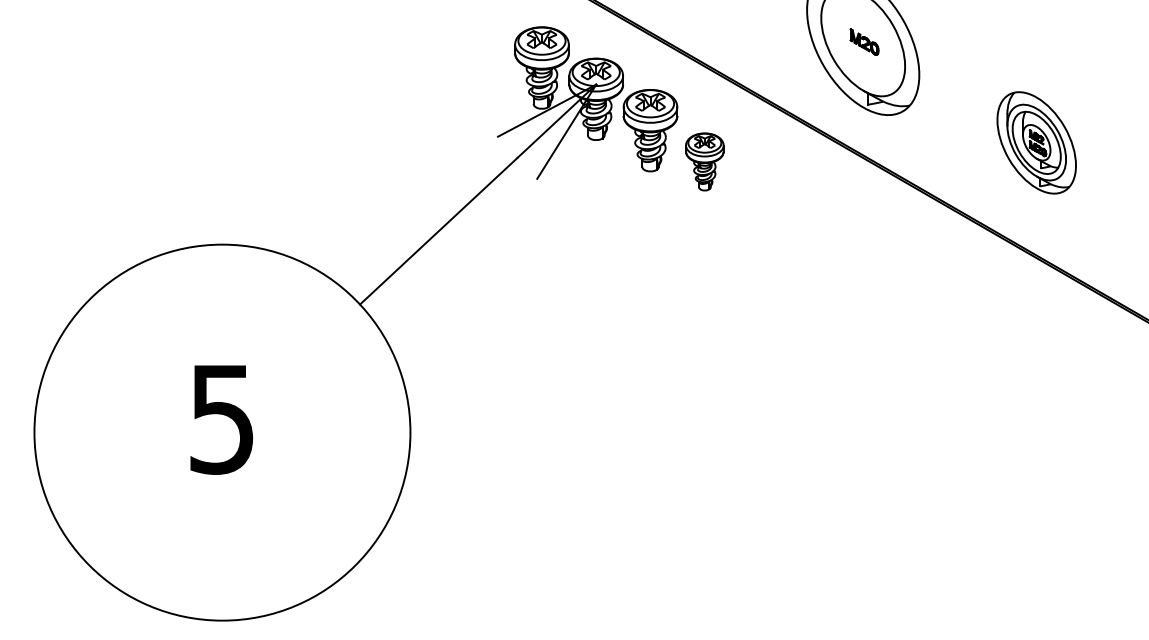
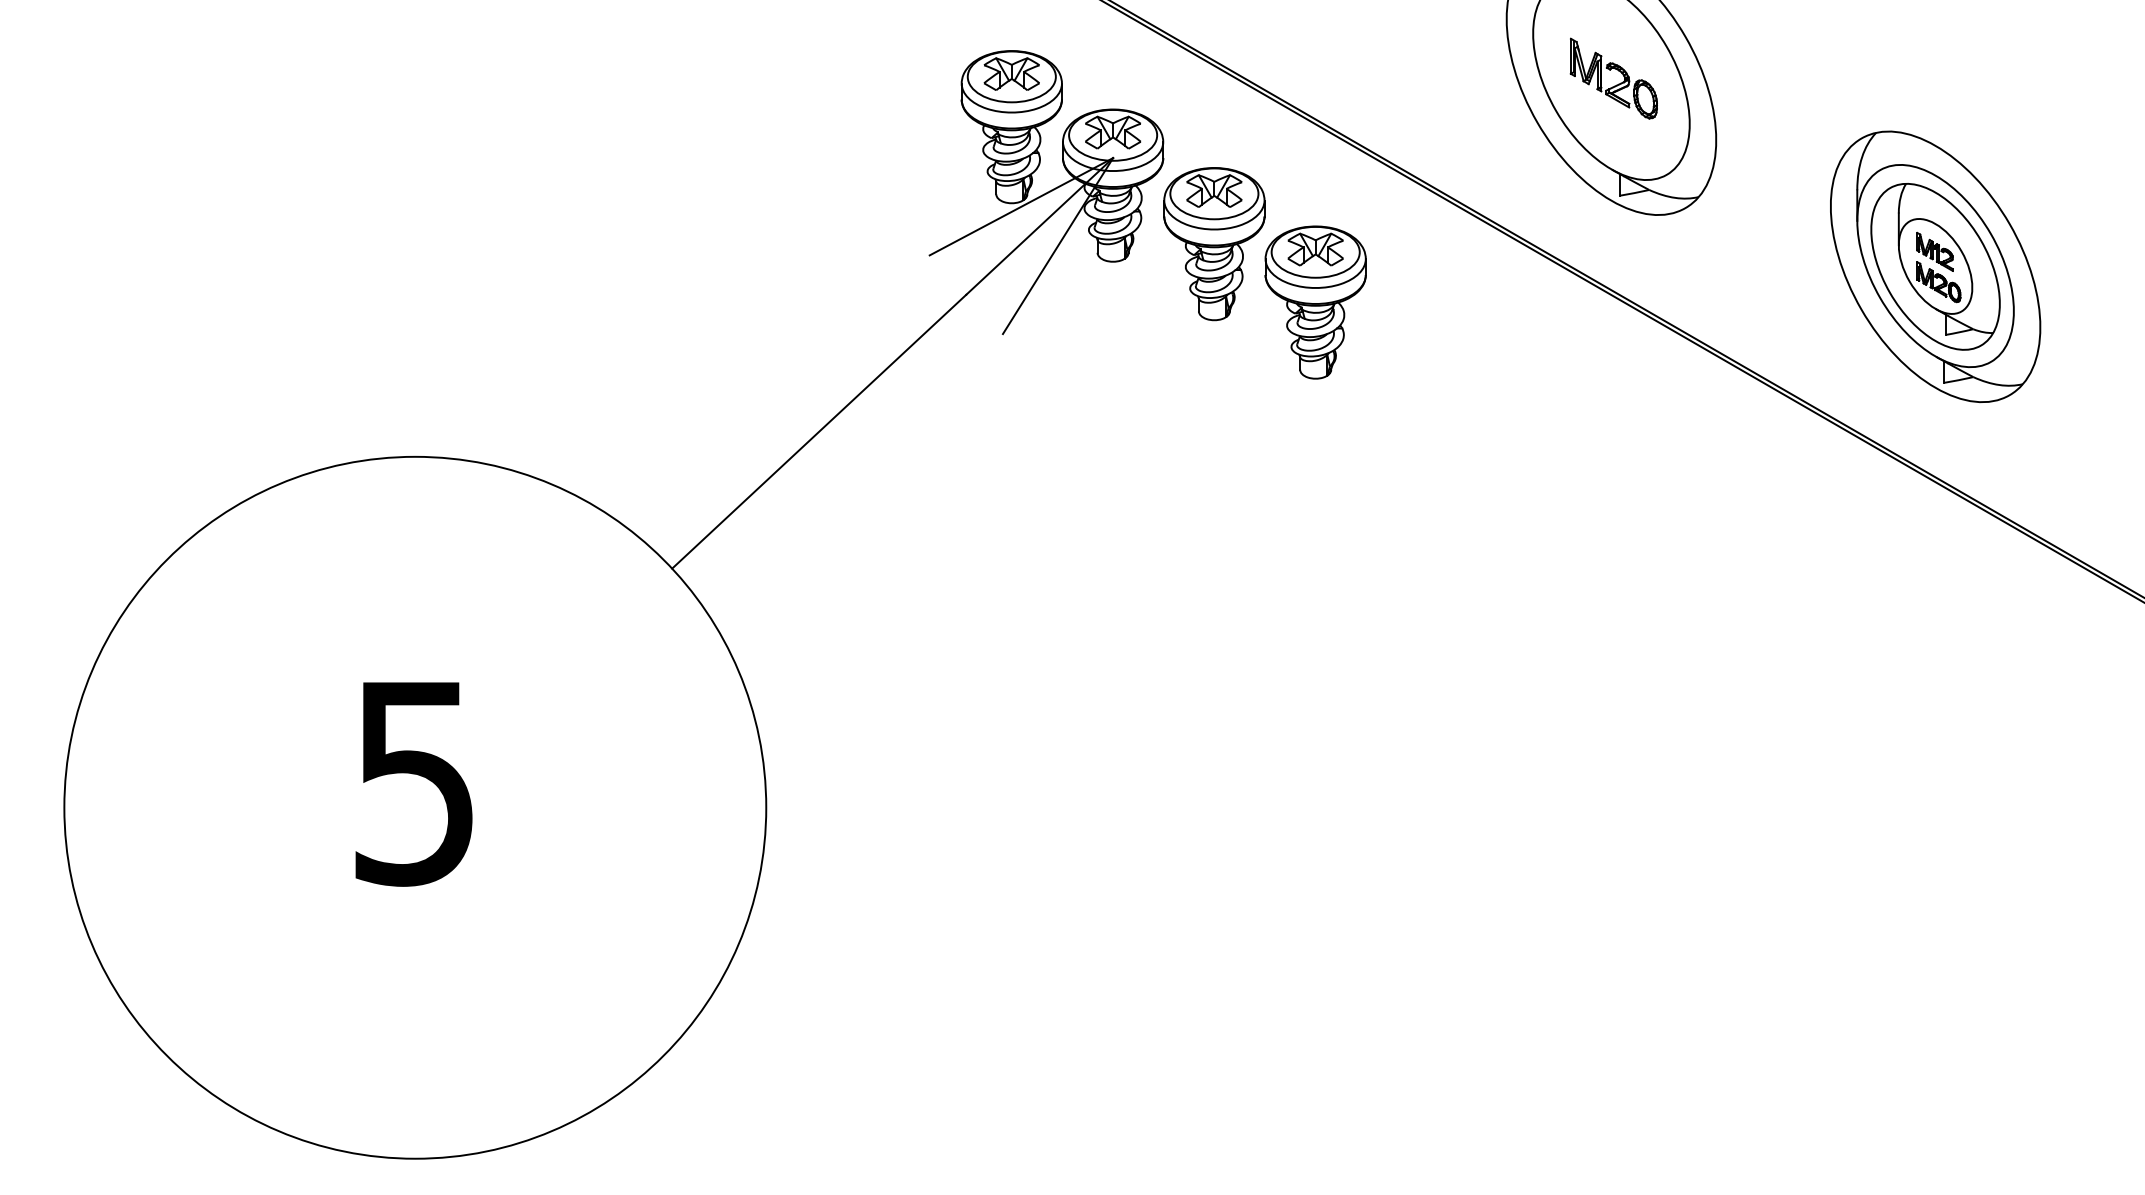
part: (864, 41) -> (1613, 77), size x1.67
part: (1036, 142) -> (1934, 266), size x1.43
part: (704, 161) -> (1315, 301), size x1.43

